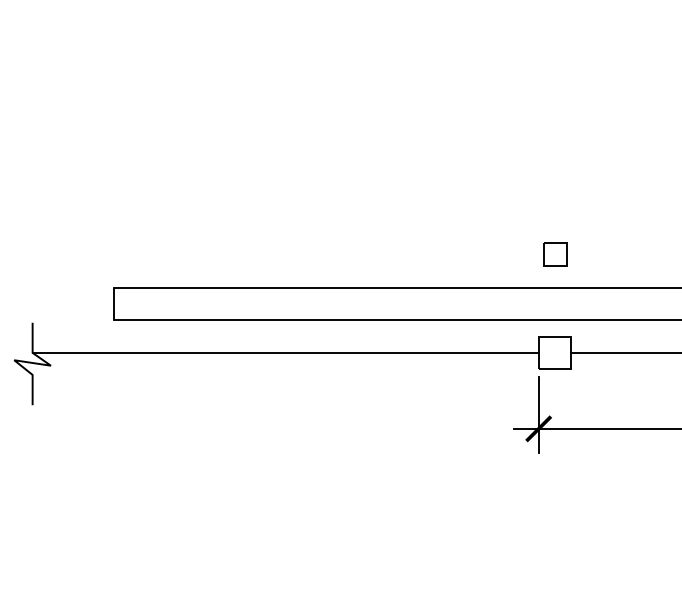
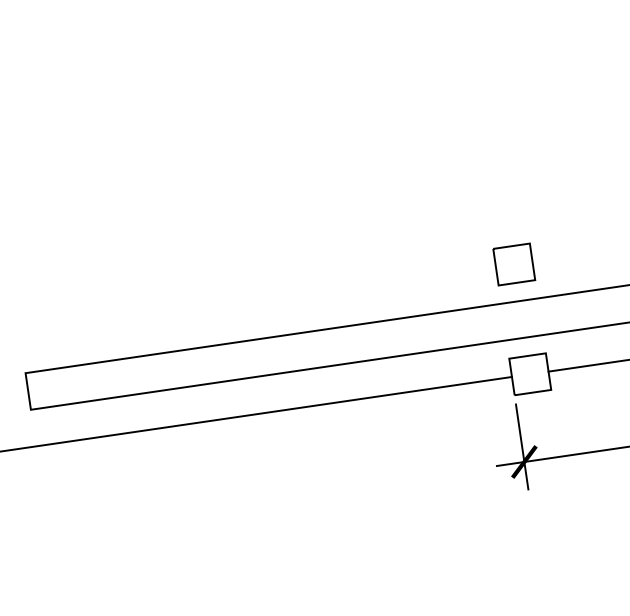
part: (554, 254) -> (513, 264), size x1.43

